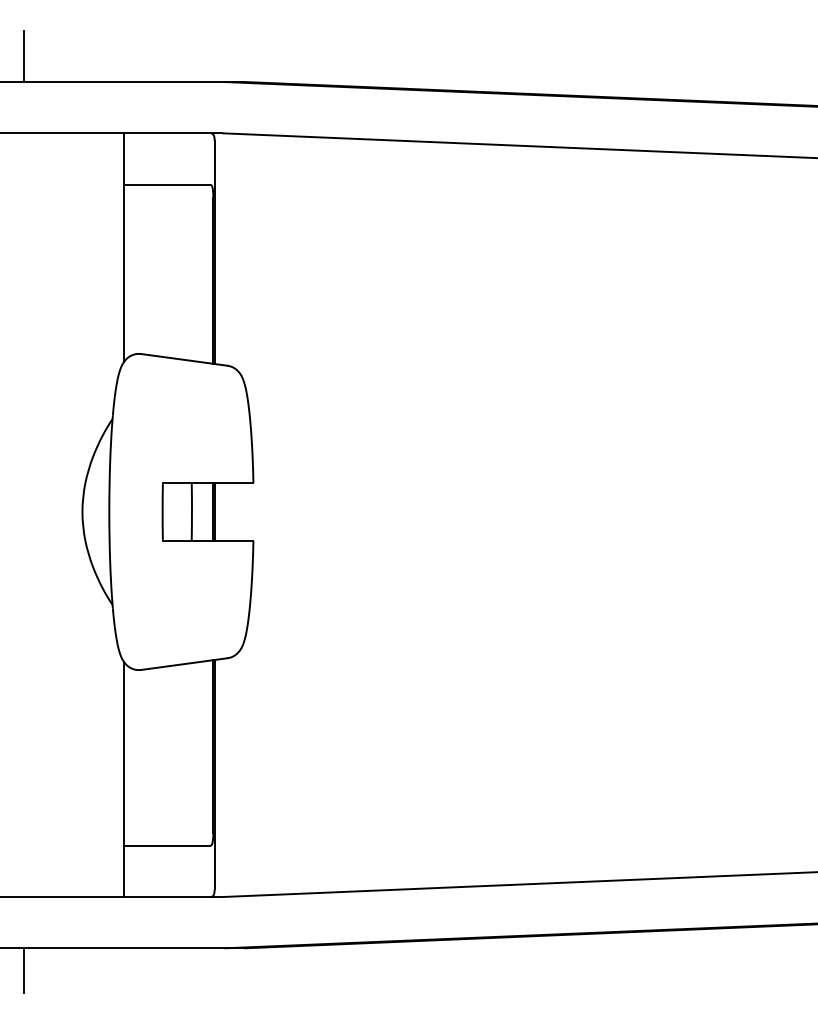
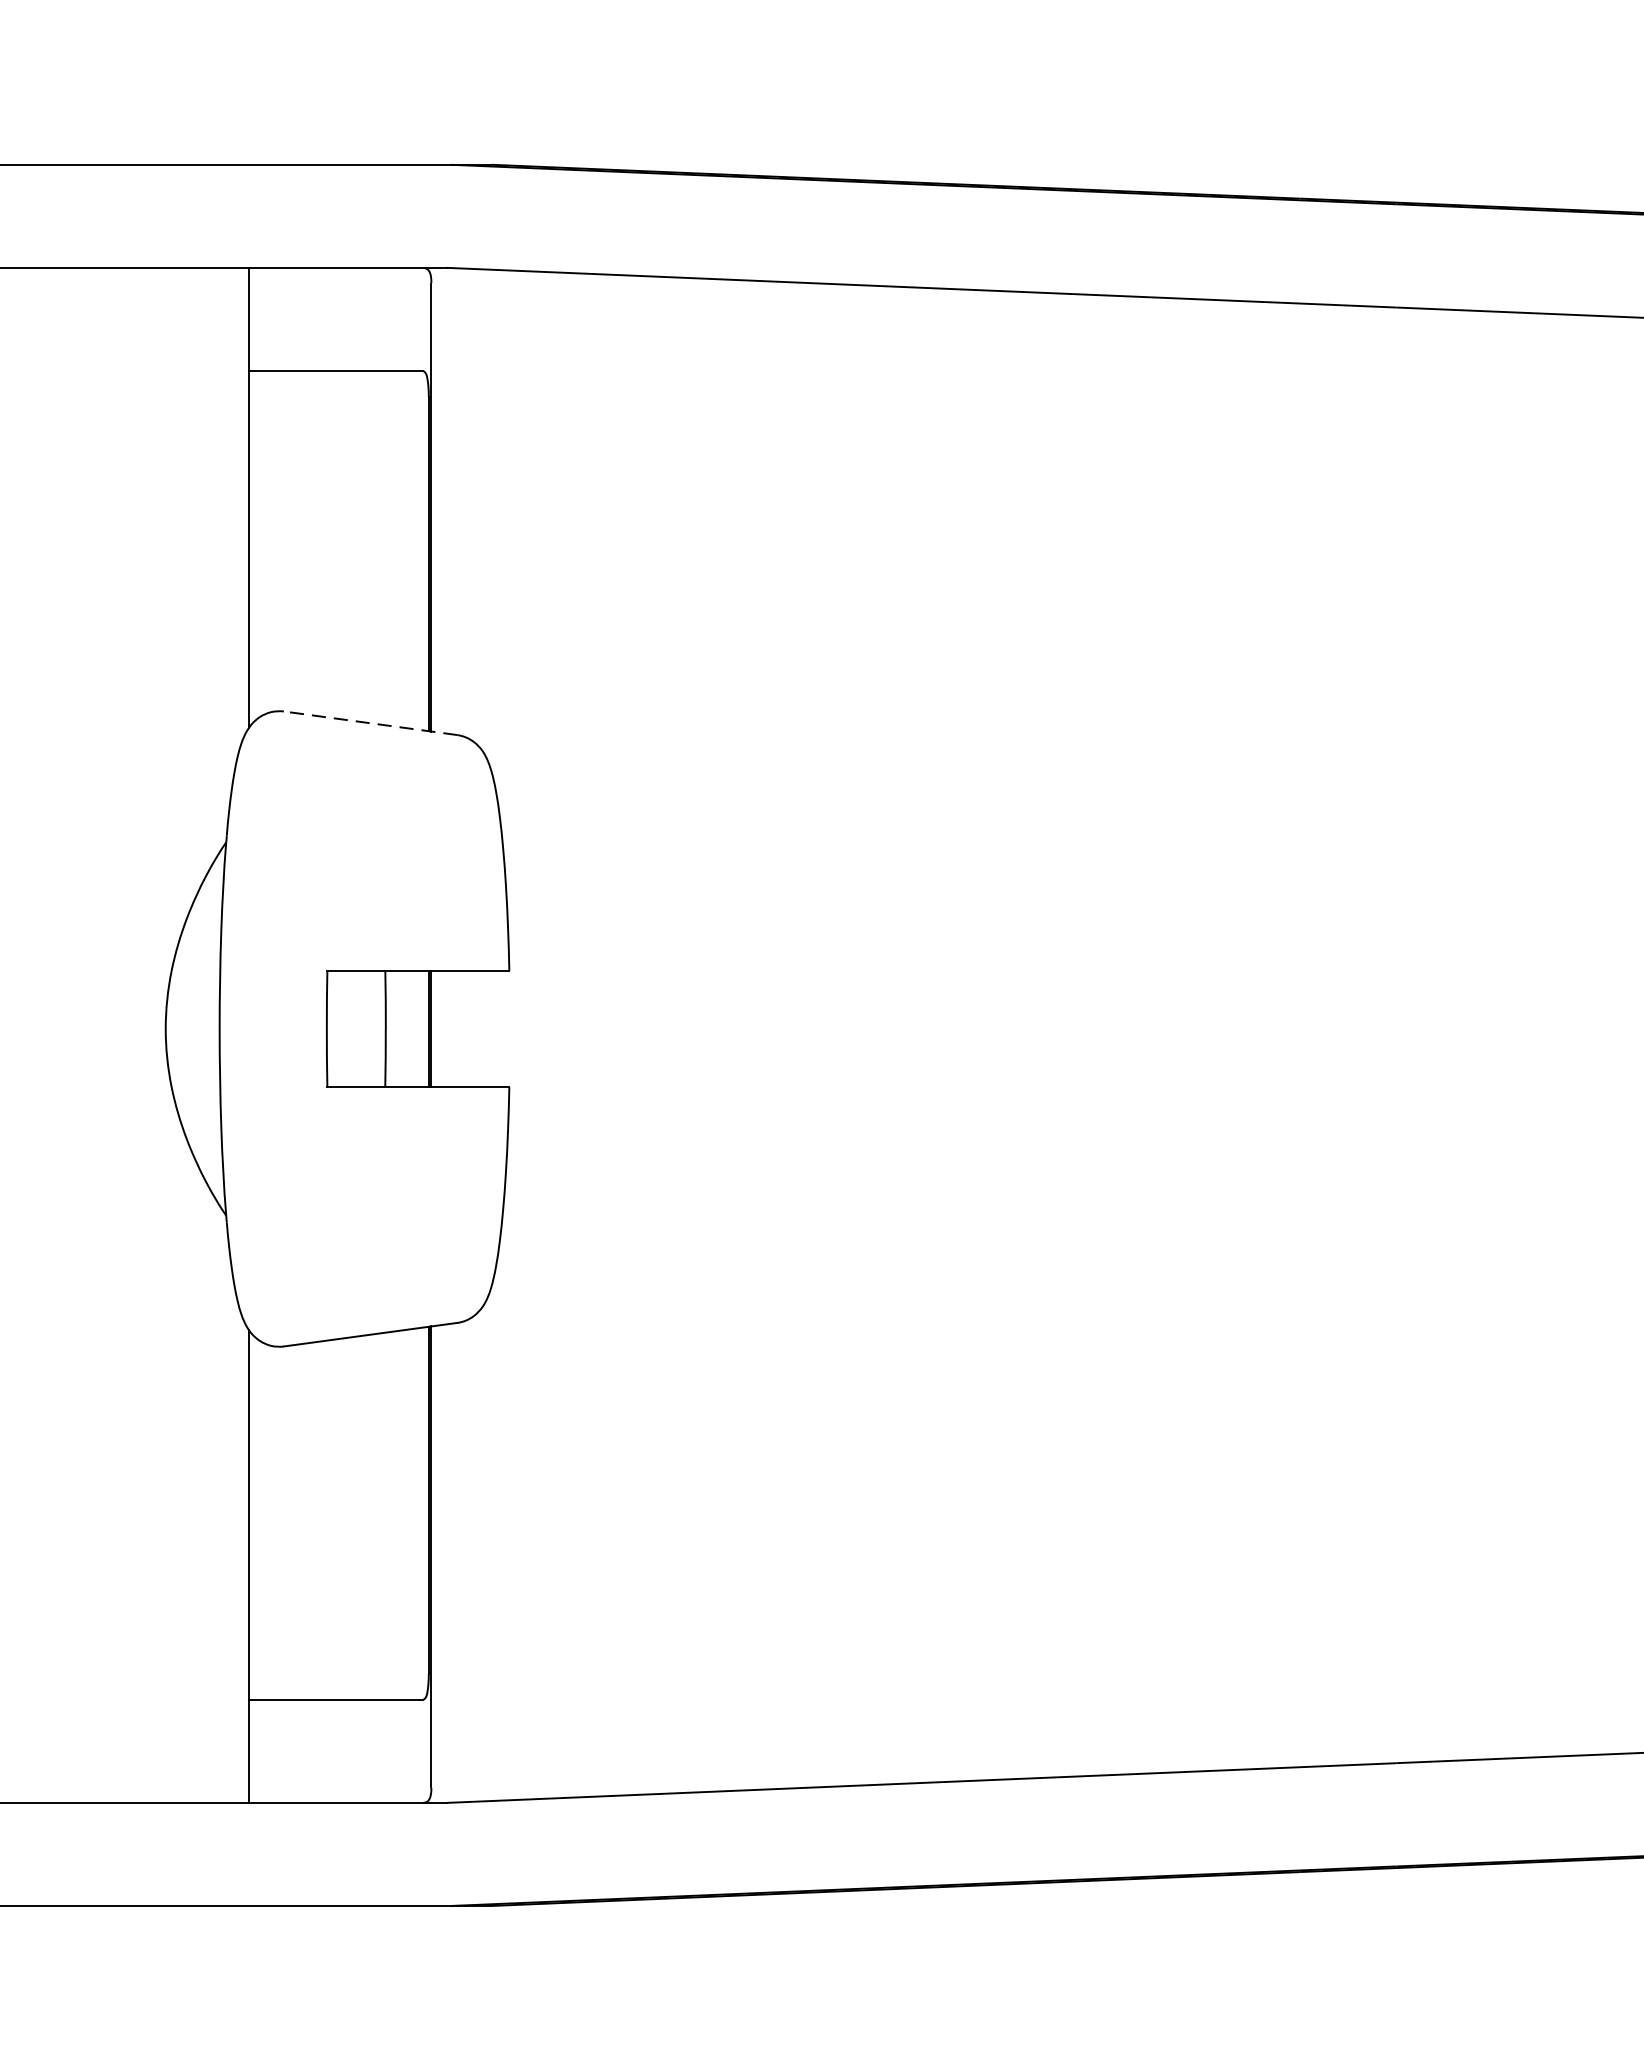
line: (24, 56) -> (49, 113), removed
line: (184, 359) -> (370, 722), solid -> dashed
line: (24, 970) -> (49, 1950), removed

